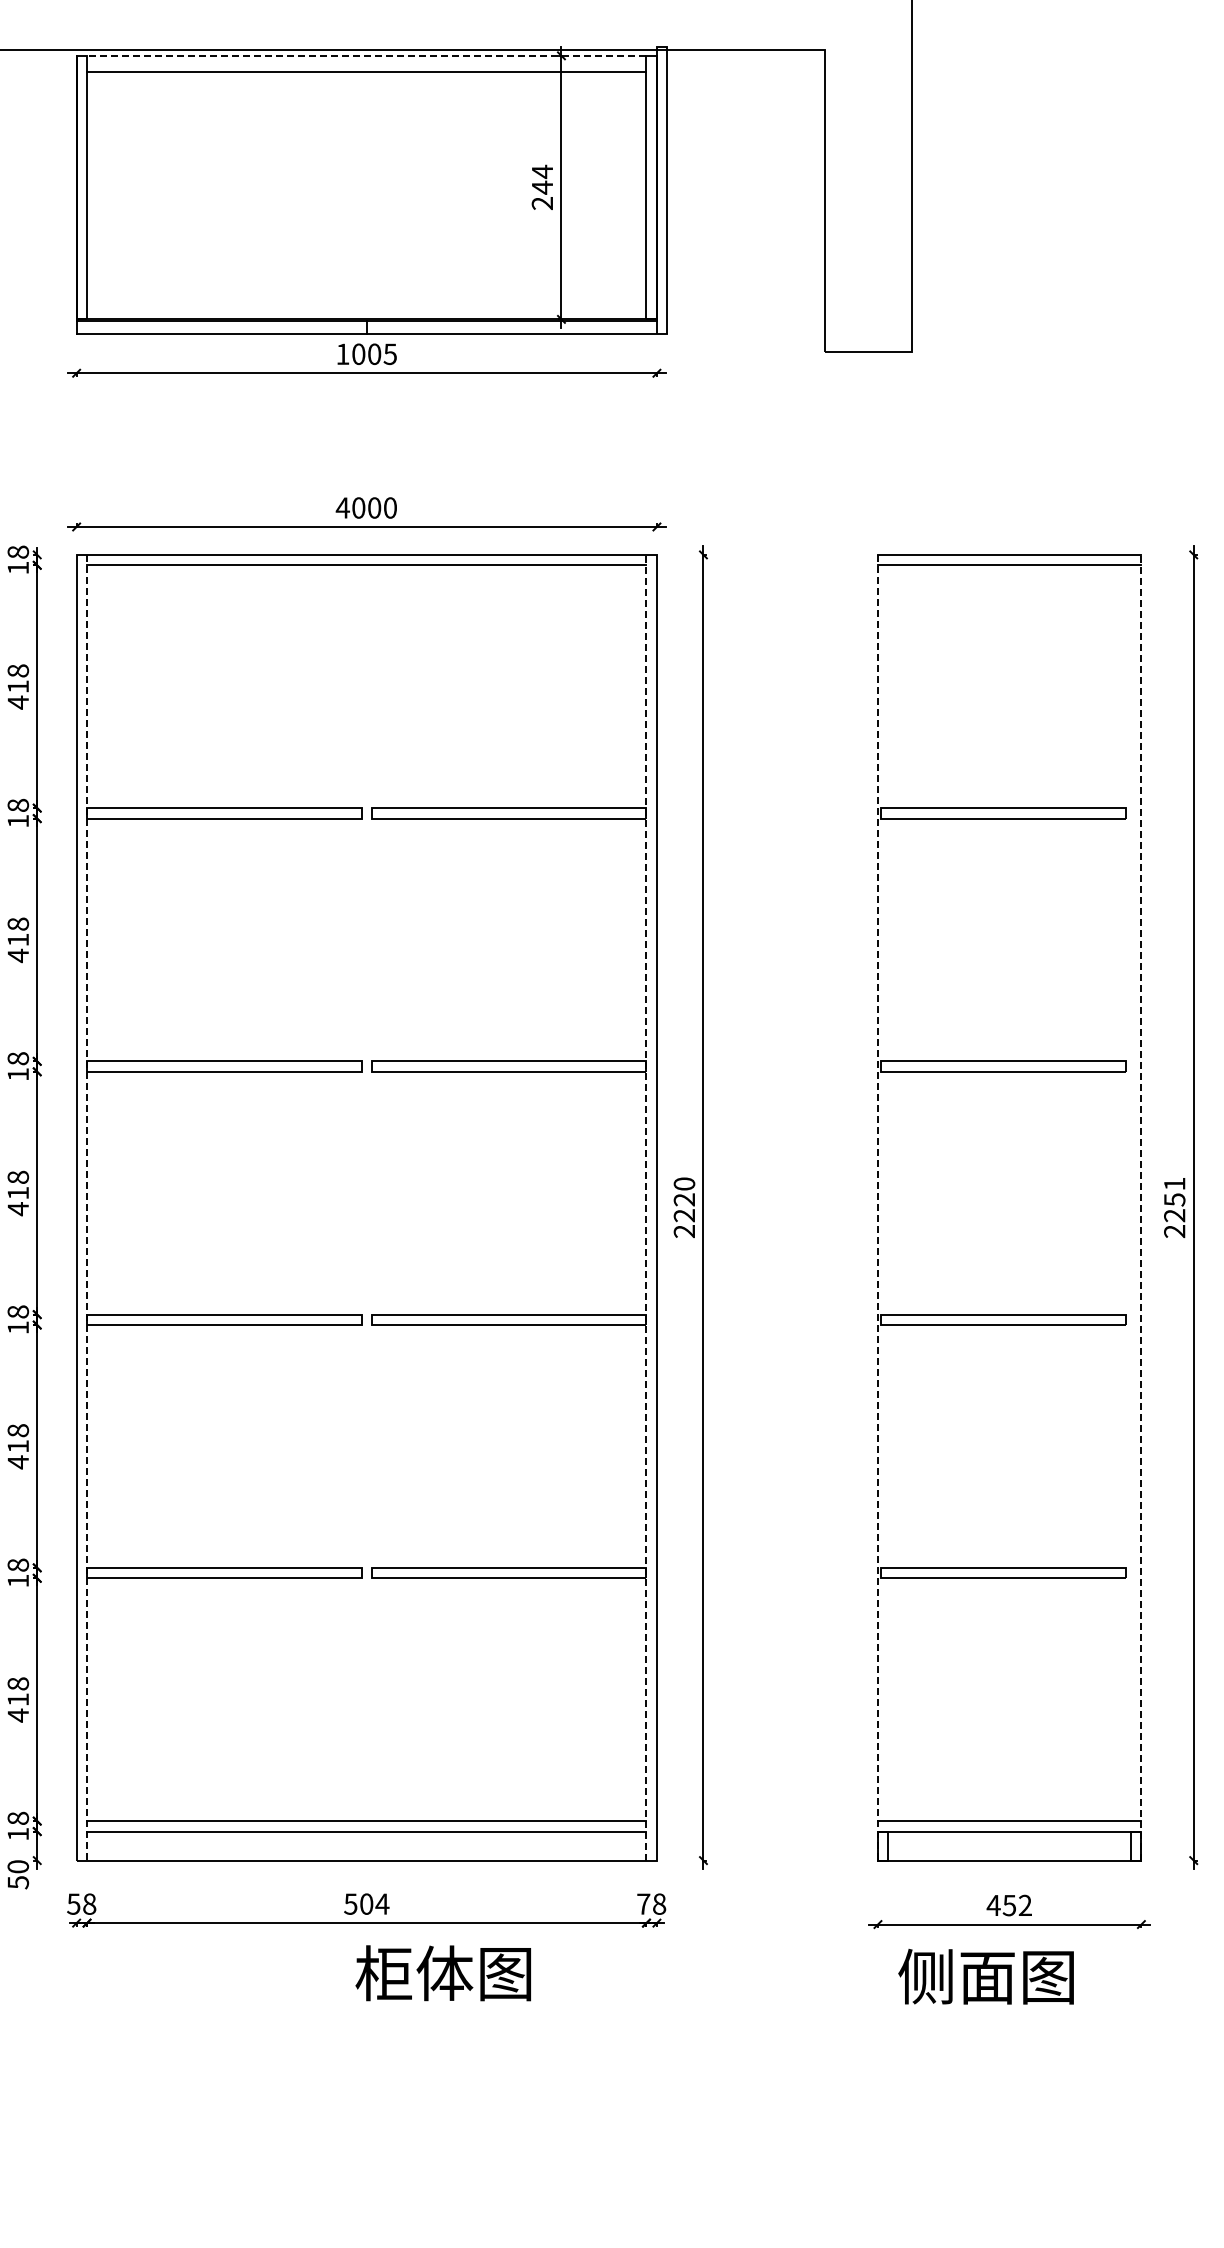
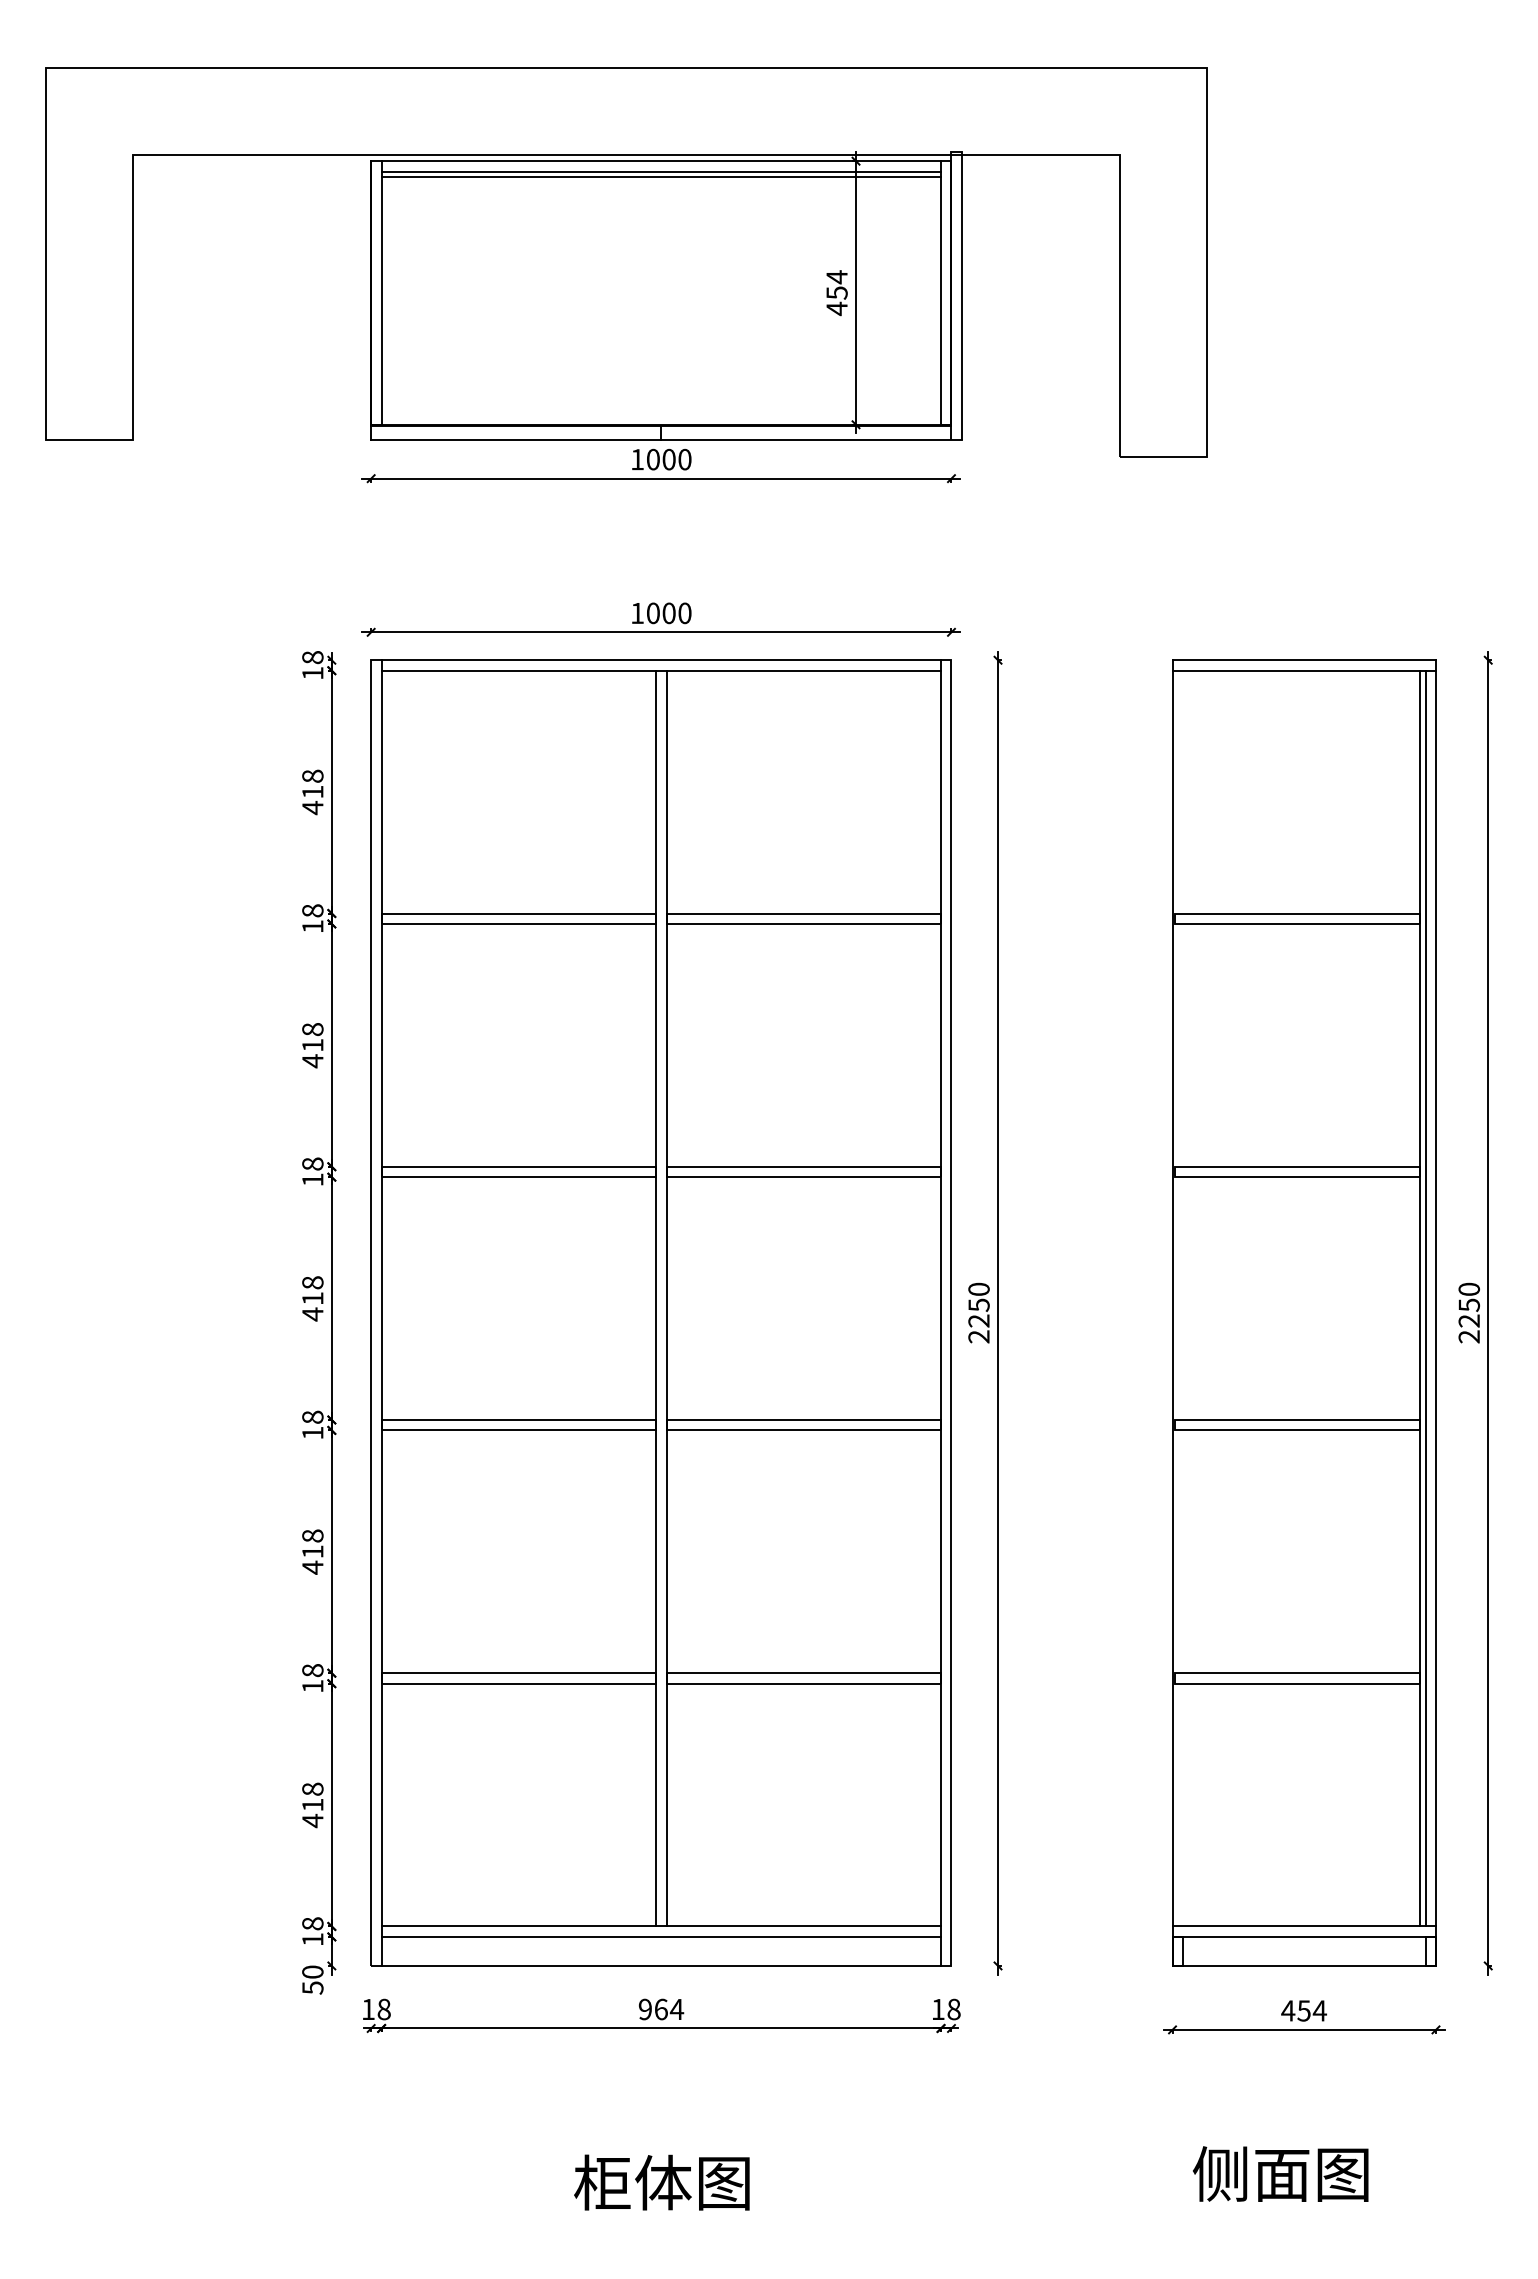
line: (366, 56) -> (661, 161), dashed -> solid
line: (366, 66) -> (661, 171), added
text: (541, 196) -> (836, 301), 244 -> 454
text: (389, 354) -> (684, 459), 1005 -> 1000
text: (342, 508) -> (637, 613), 4000 -> 1000
text: (1174, 1183) -> (1469, 1288), 2251 -> 2250
line: (361, 1193) -> (656, 1298), added
line: (371, 1193) -> (666, 1298), added
line: (1125, 1193) -> (1420, 1298), added
line: (1130, 1193) -> (1425, 1298), added
text: (683, 1199) -> (978, 1304), 2220 -> 2250
line: (86, 1208) -> (381, 1313), dashed -> solid
line: (646, 1208) -> (941, 1313), dashed -> solid
line: (877, 1208) -> (1172, 1313), dashed -> solid
line: (1140, 1208) -> (1435, 1313), dashed -> solid
text: (72, 1904) -> (367, 2009), 58 -> 18
text: (357, 1904) -> (652, 2009), 504 -> 964
text: (642, 1904) -> (937, 2009), 78 -> 18
text: (1024, 1905) -> (1319, 2010), 452 -> 454
text: (442, 1973) -> (661, 2182), moved
text: (985, 1976) -> (1280, 2173), moved

